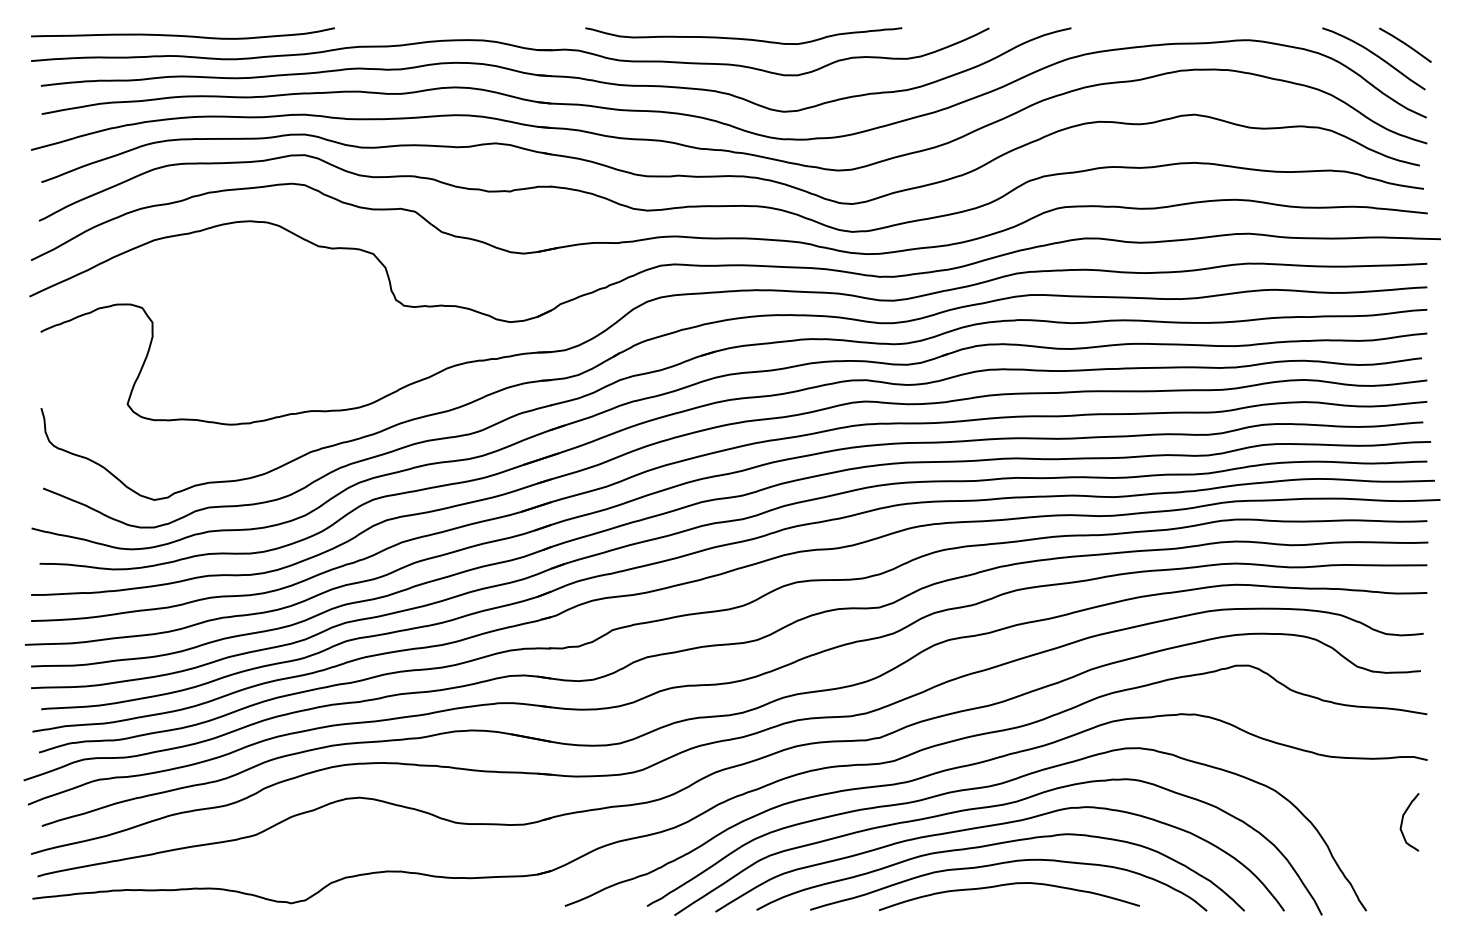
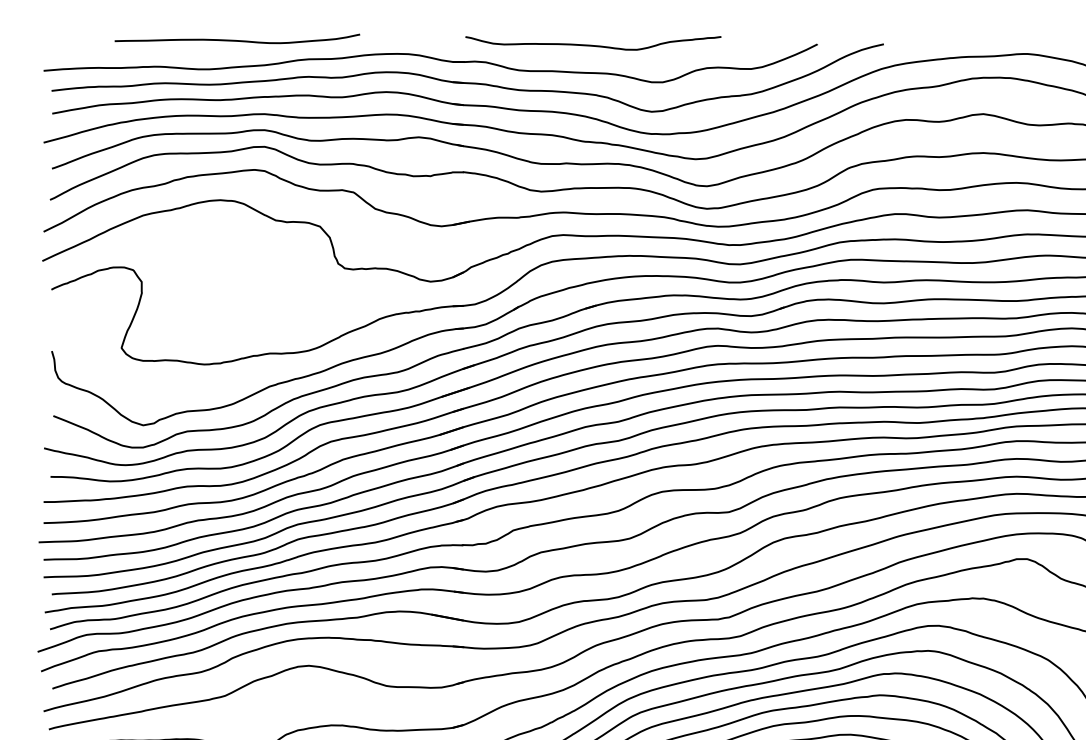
curve: (182, 35) -> (237, 40), moved
curve: (743, 38) -> (593, 45), moved

